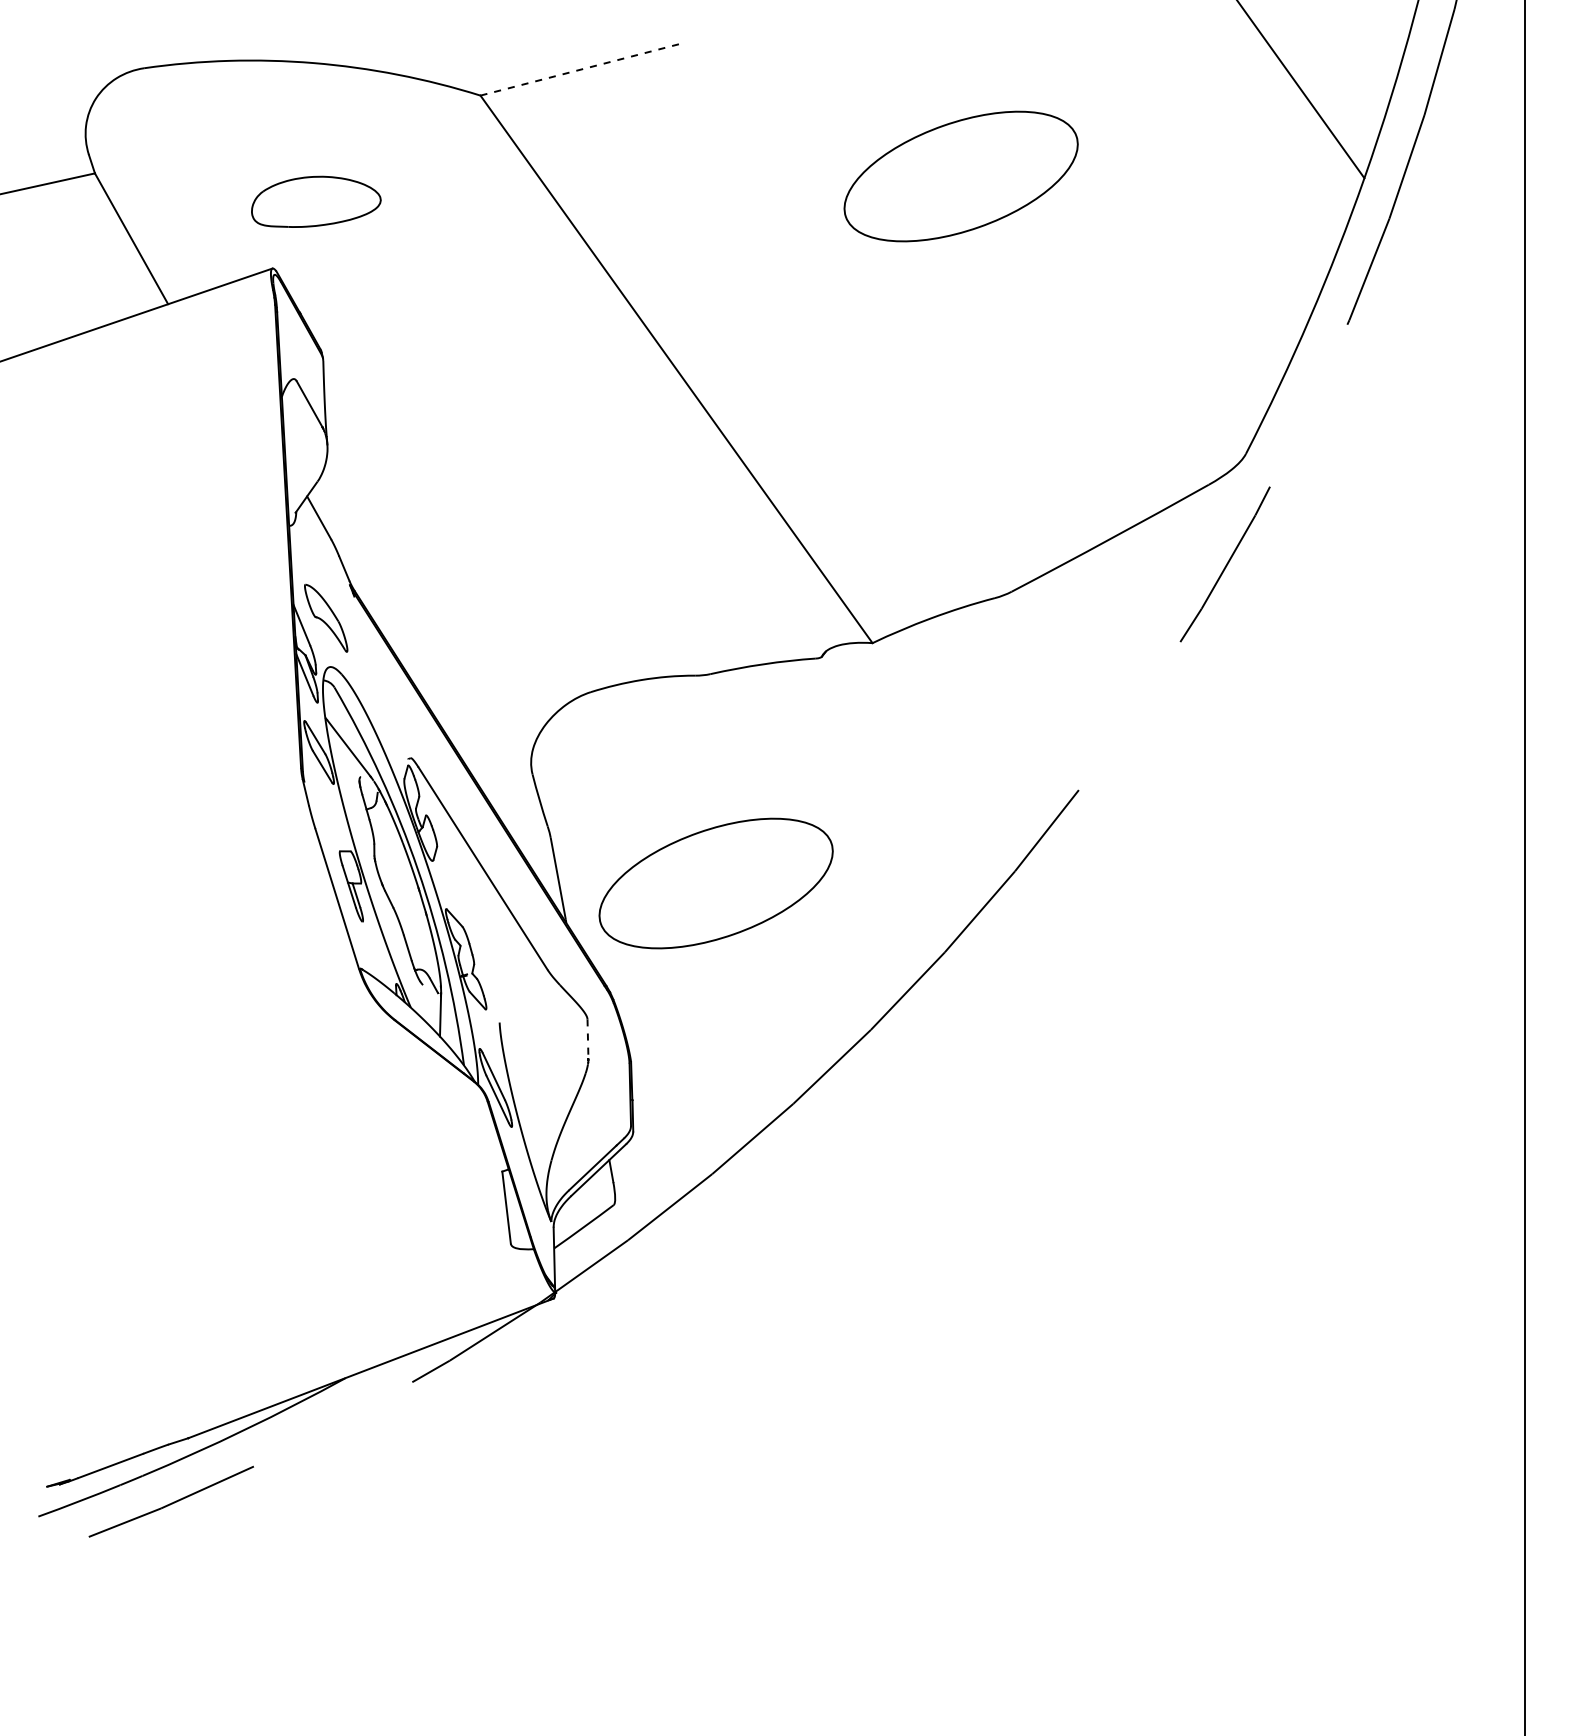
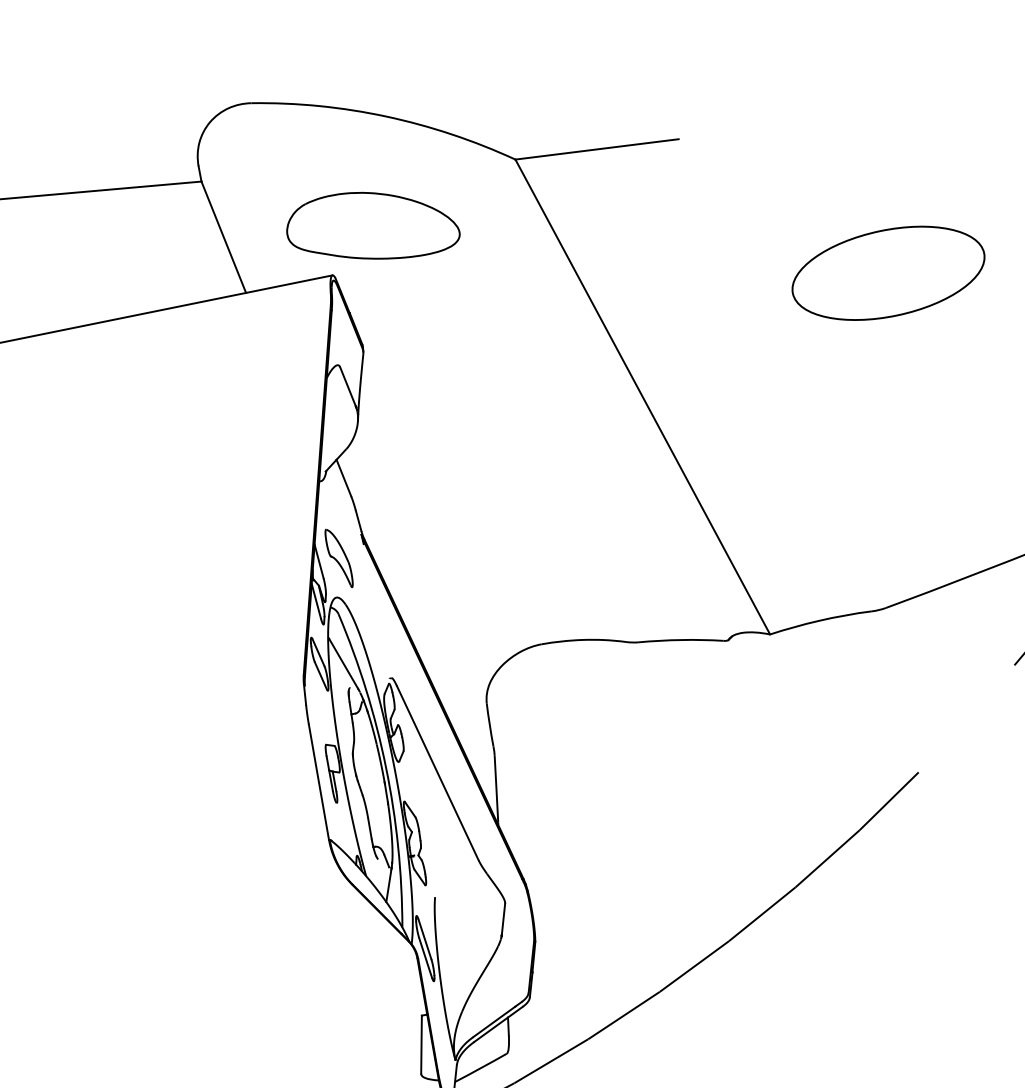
line: (580, 69) -> (597, 149), dashed -> solid
part: (316, 201) -> (374, 226), size x1.67
part: (715, 883) -> (620, 809), removed
line: (587, 1039) -> (503, 919), dashed -> solid

